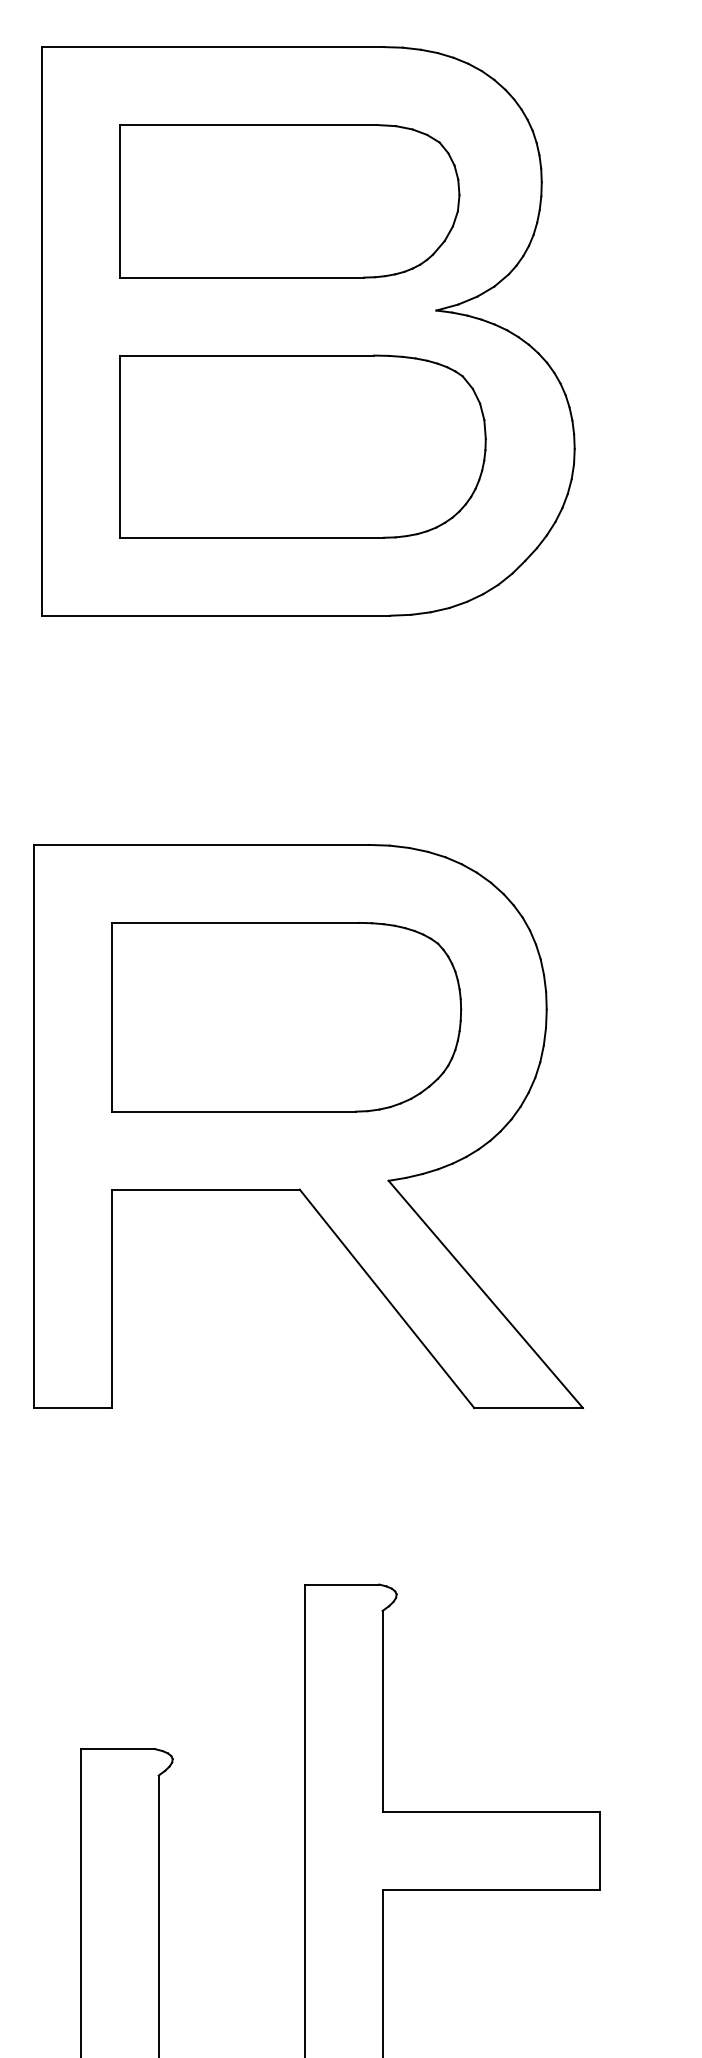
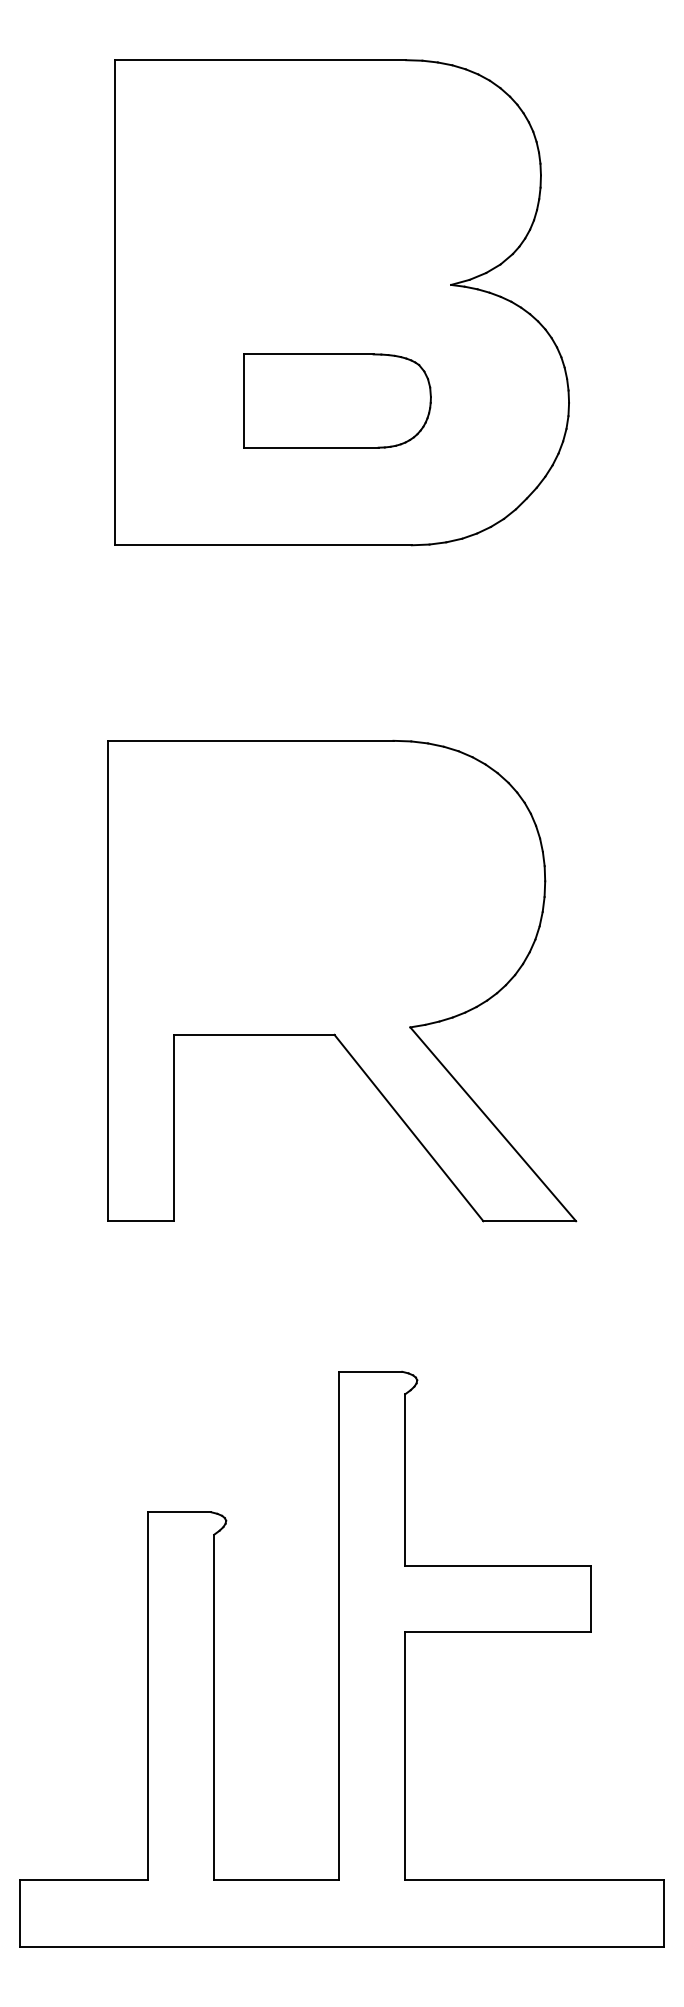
part: (289, 201) -> (325, 191), removed
part: (303, 445) -> (337, 400), size x0.6
part: (286, 1016) -> (323, 887), removed

